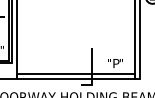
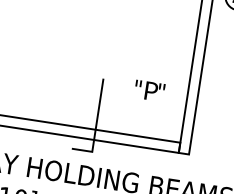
text: (115, 63) -> (149, 90), moved

